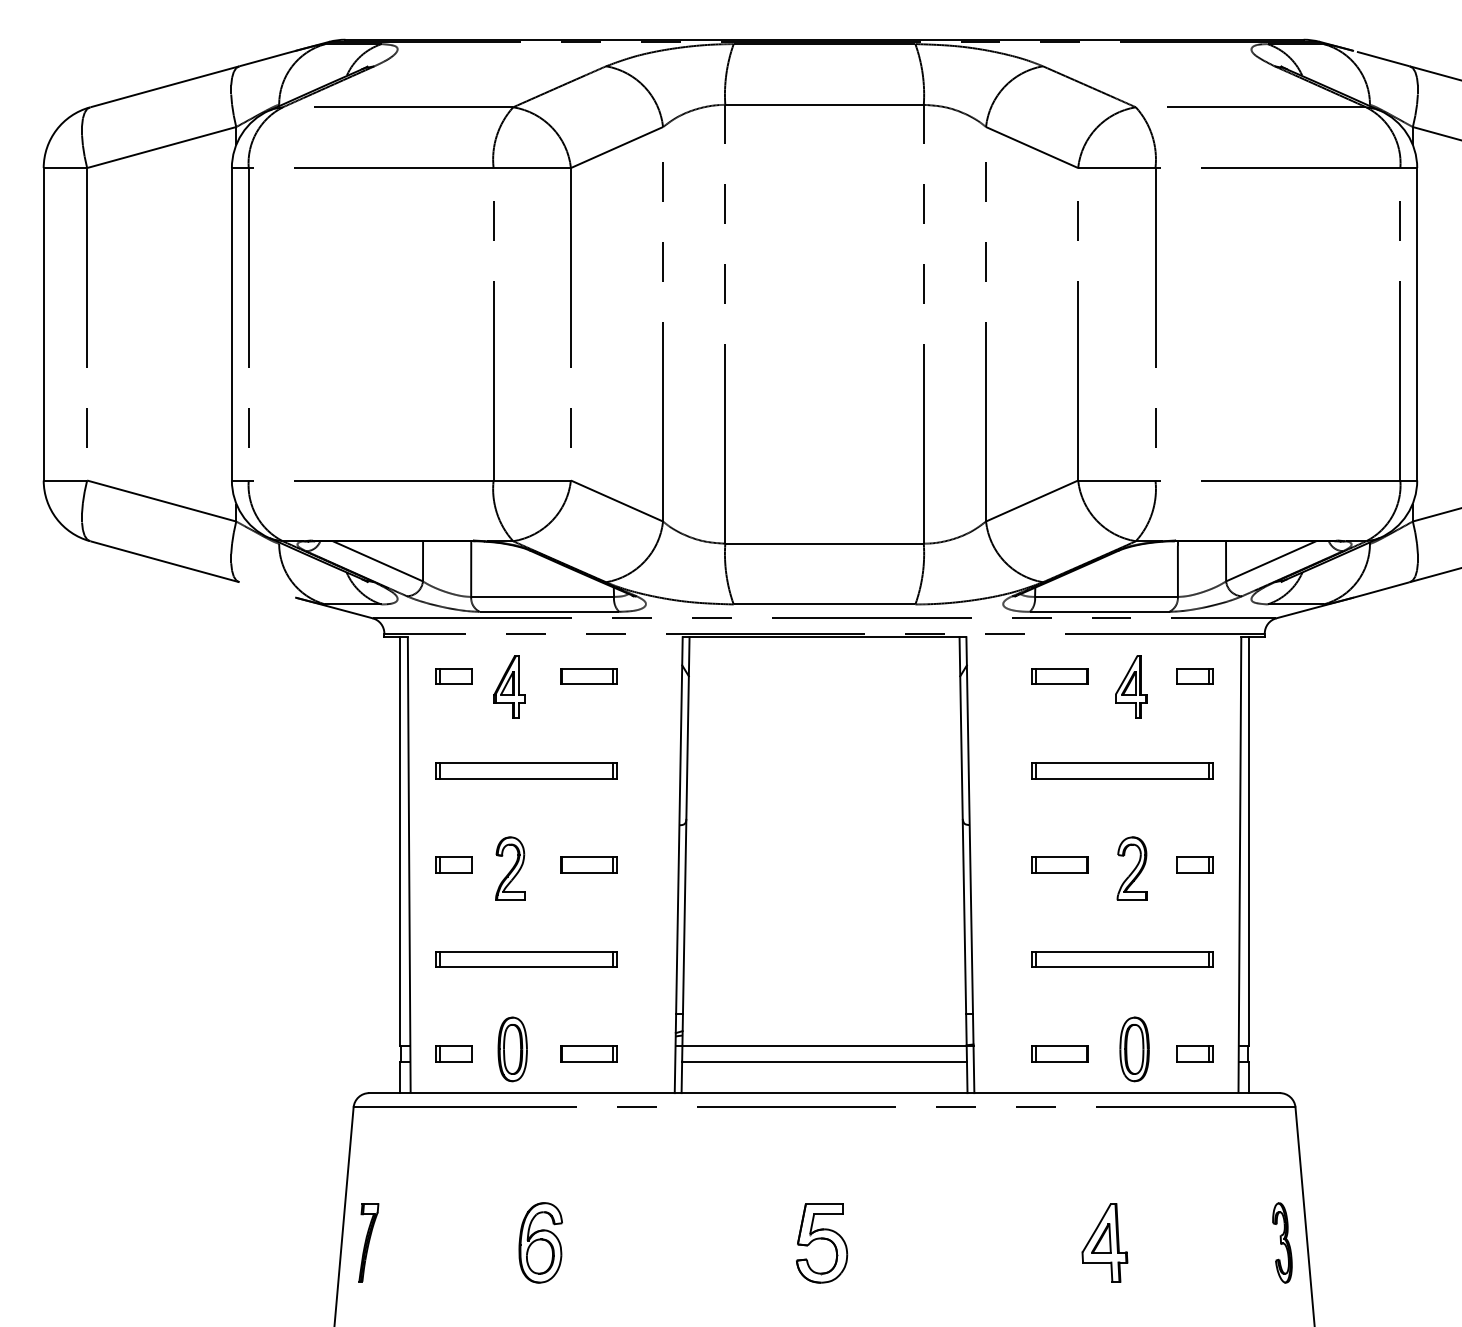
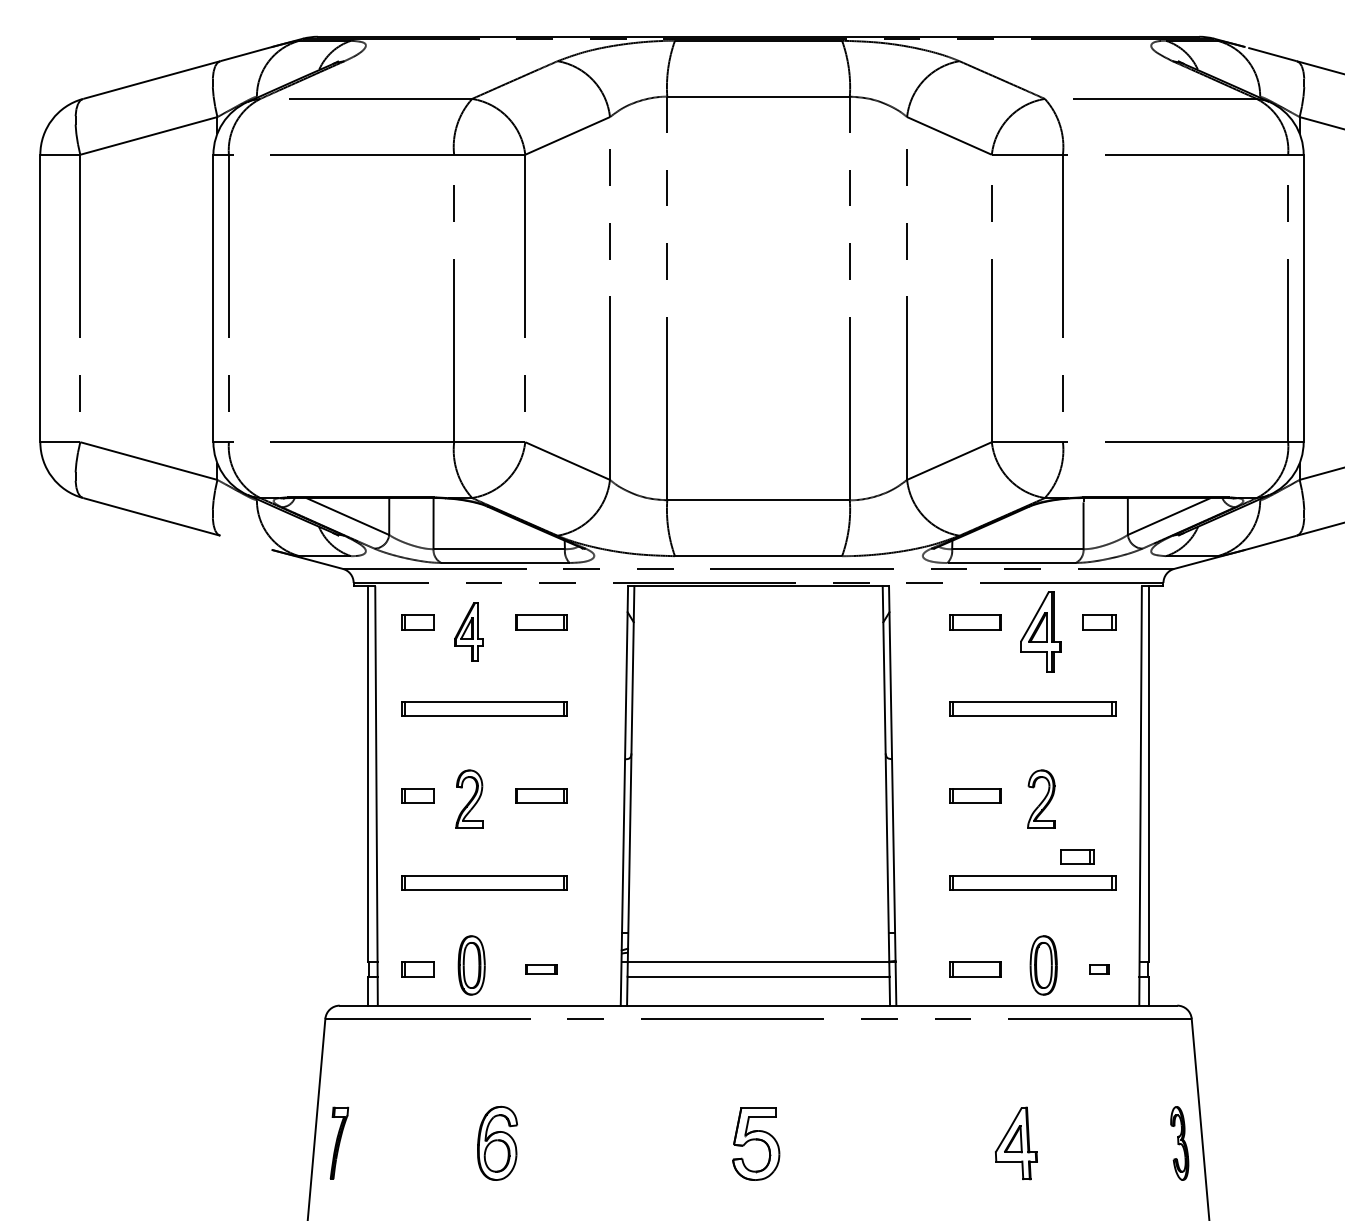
part: (1131, 686) -> (1040, 631), size x1.4
part: (1195, 864) -> (1077, 856), moved
part: (588, 1053) -> (541, 969), size x0.6
part: (1195, 1053) -> (1099, 969), size x0.6

